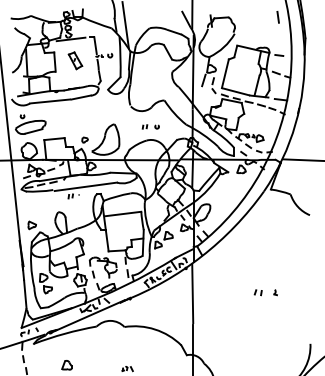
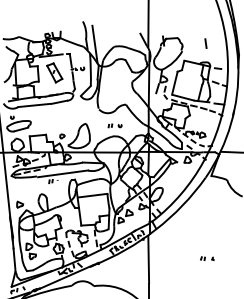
line: (277, 17) -> (205, 43), moved
part: (75, 60) -> (54, 72), size x1.43
part: (265, 292) -> (207, 258), size x0.71

